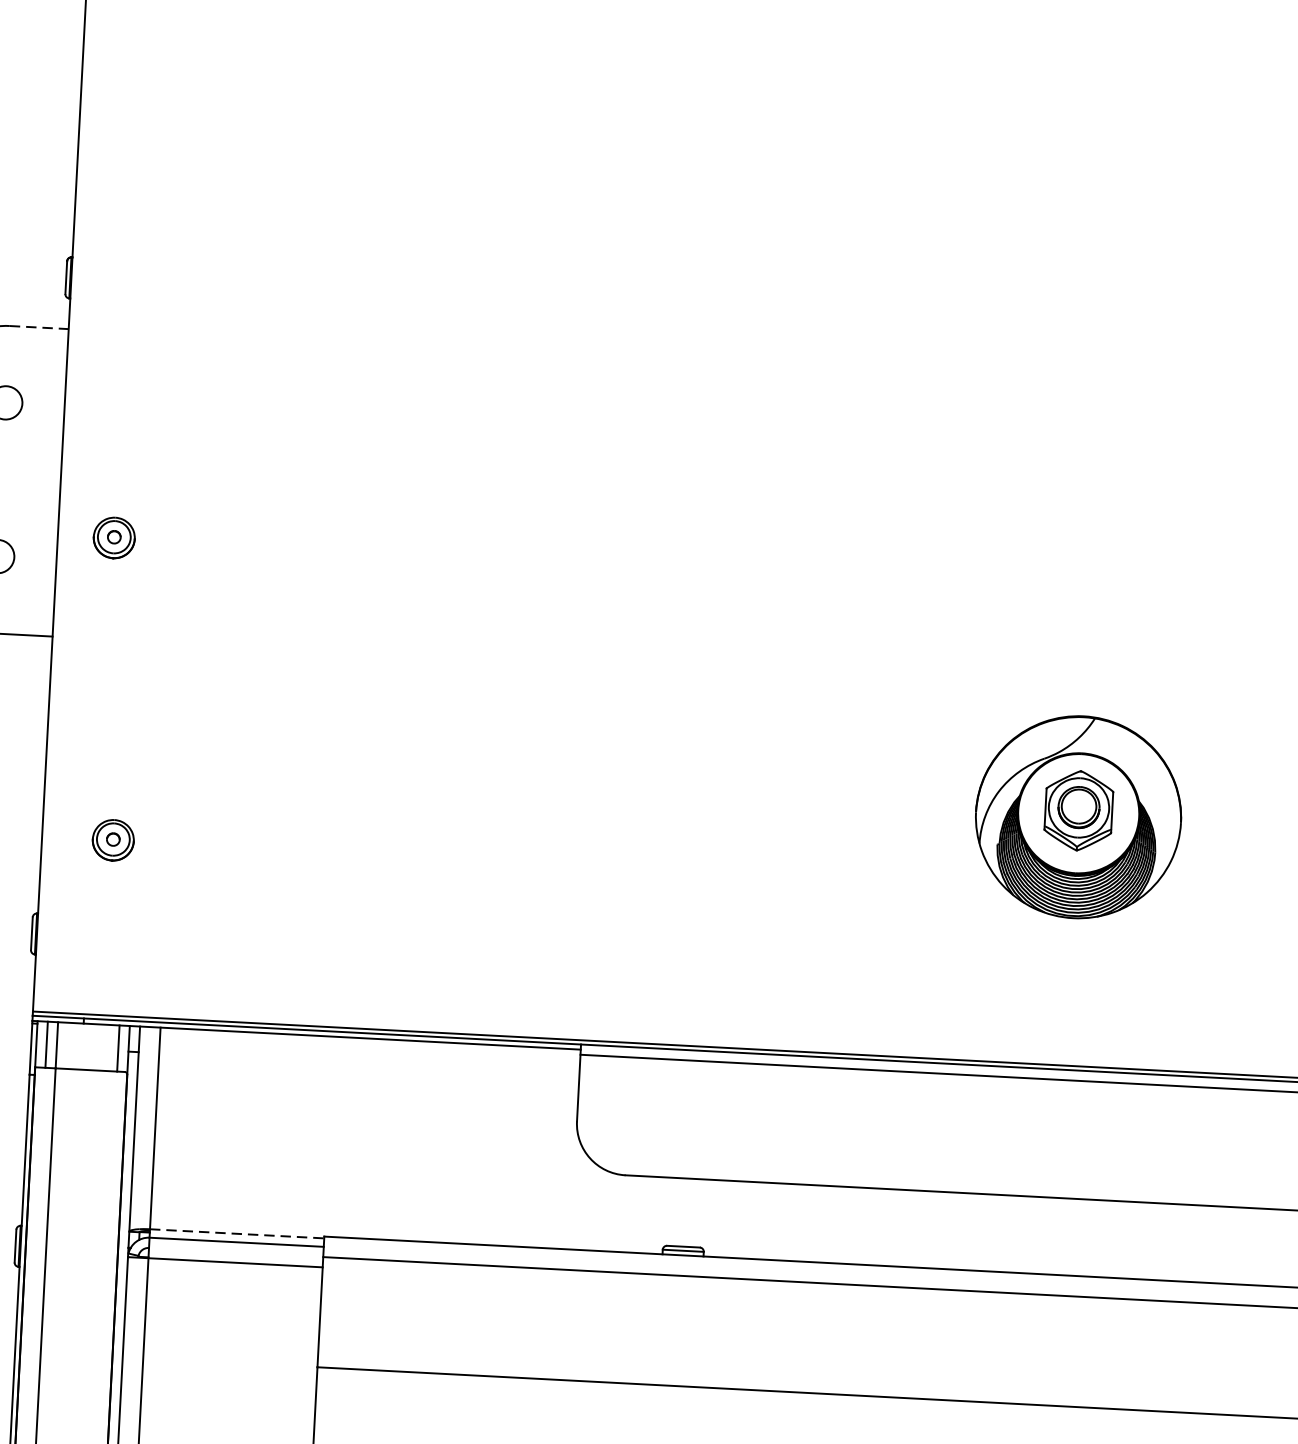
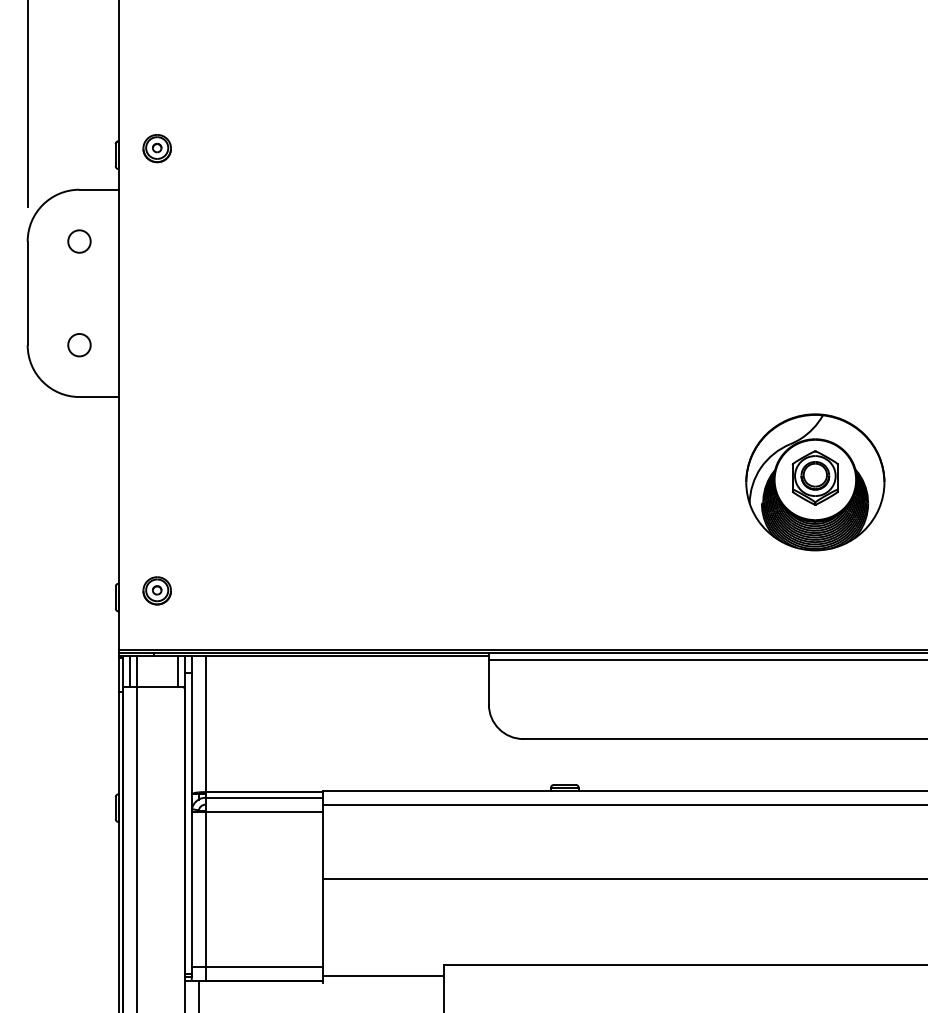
line: (39, 327) -> (99, 189), dashed -> solid
part: (113, 537) -> (156, 148), moved
part: (112, 839) -> (156, 590), moved
line: (237, 1234) -> (264, 792), dashed -> solid

